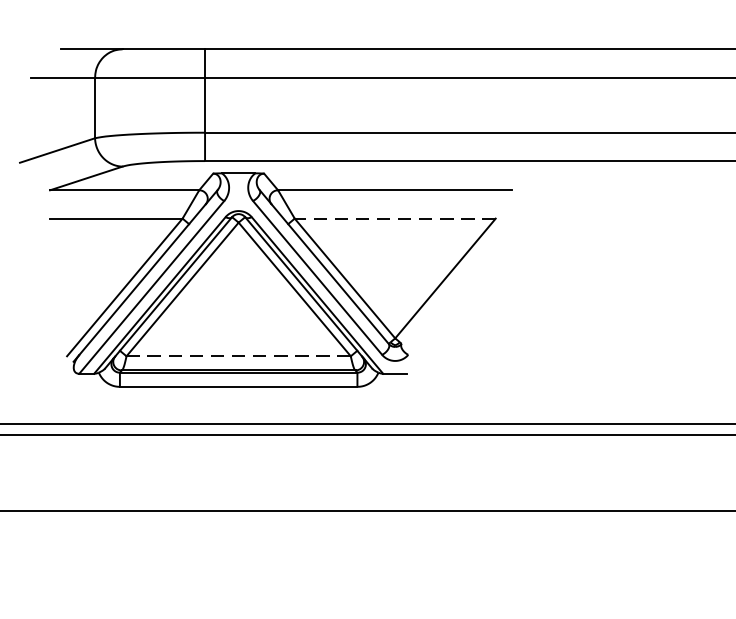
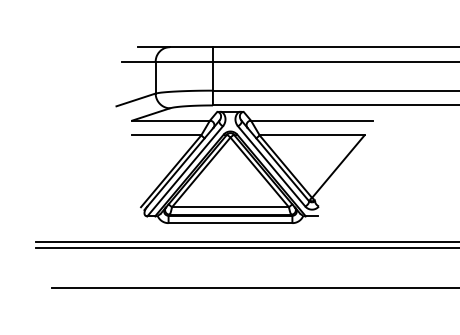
line: (394, 218) -> (311, 135), dashed -> solid
line: (236, 356) -> (229, 207), dashed -> solid

